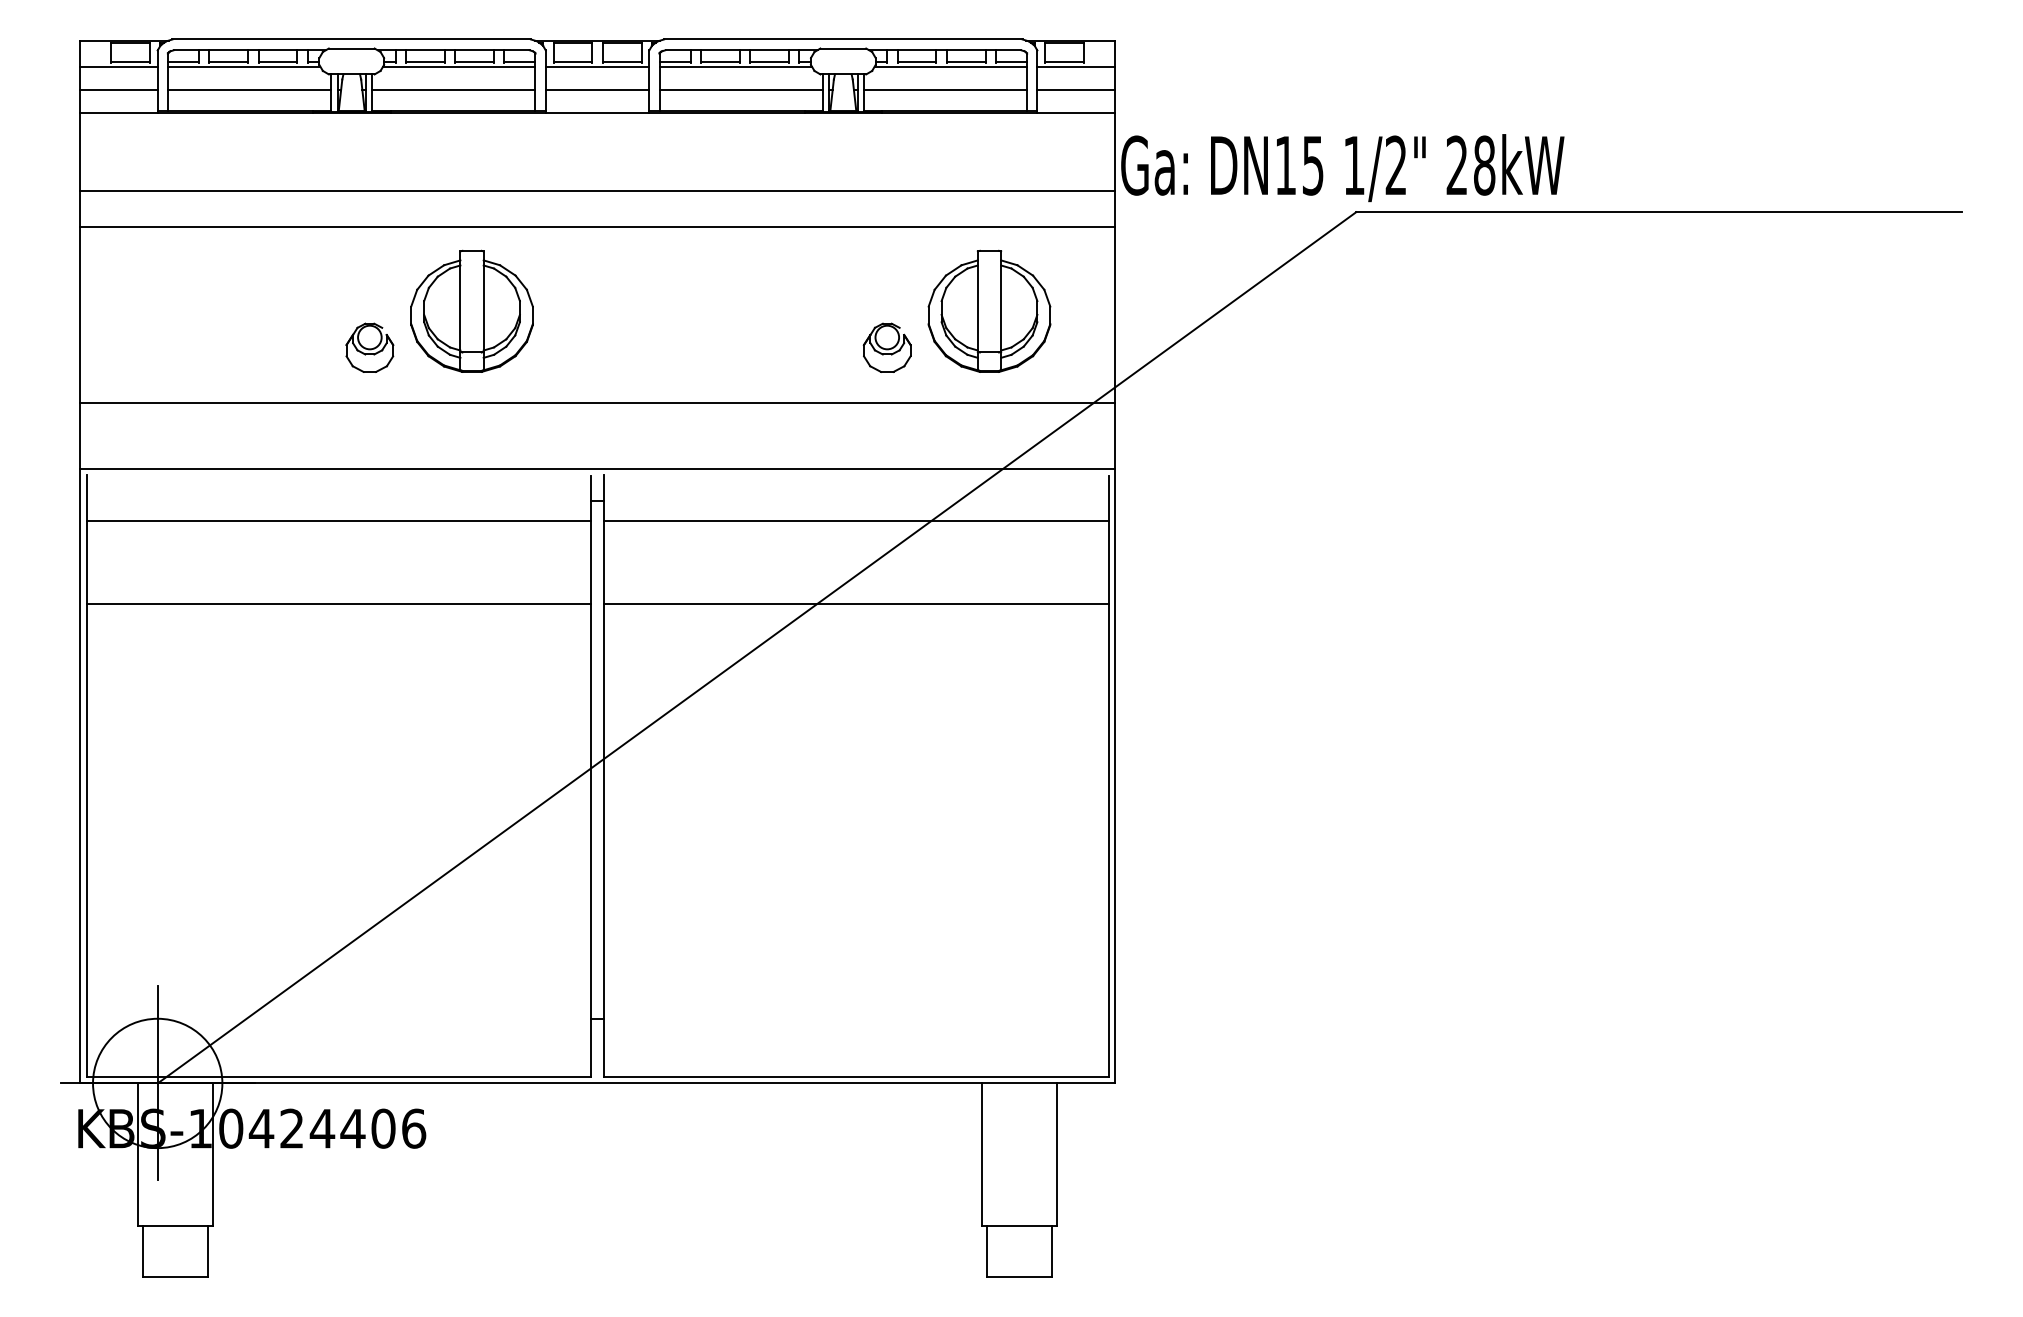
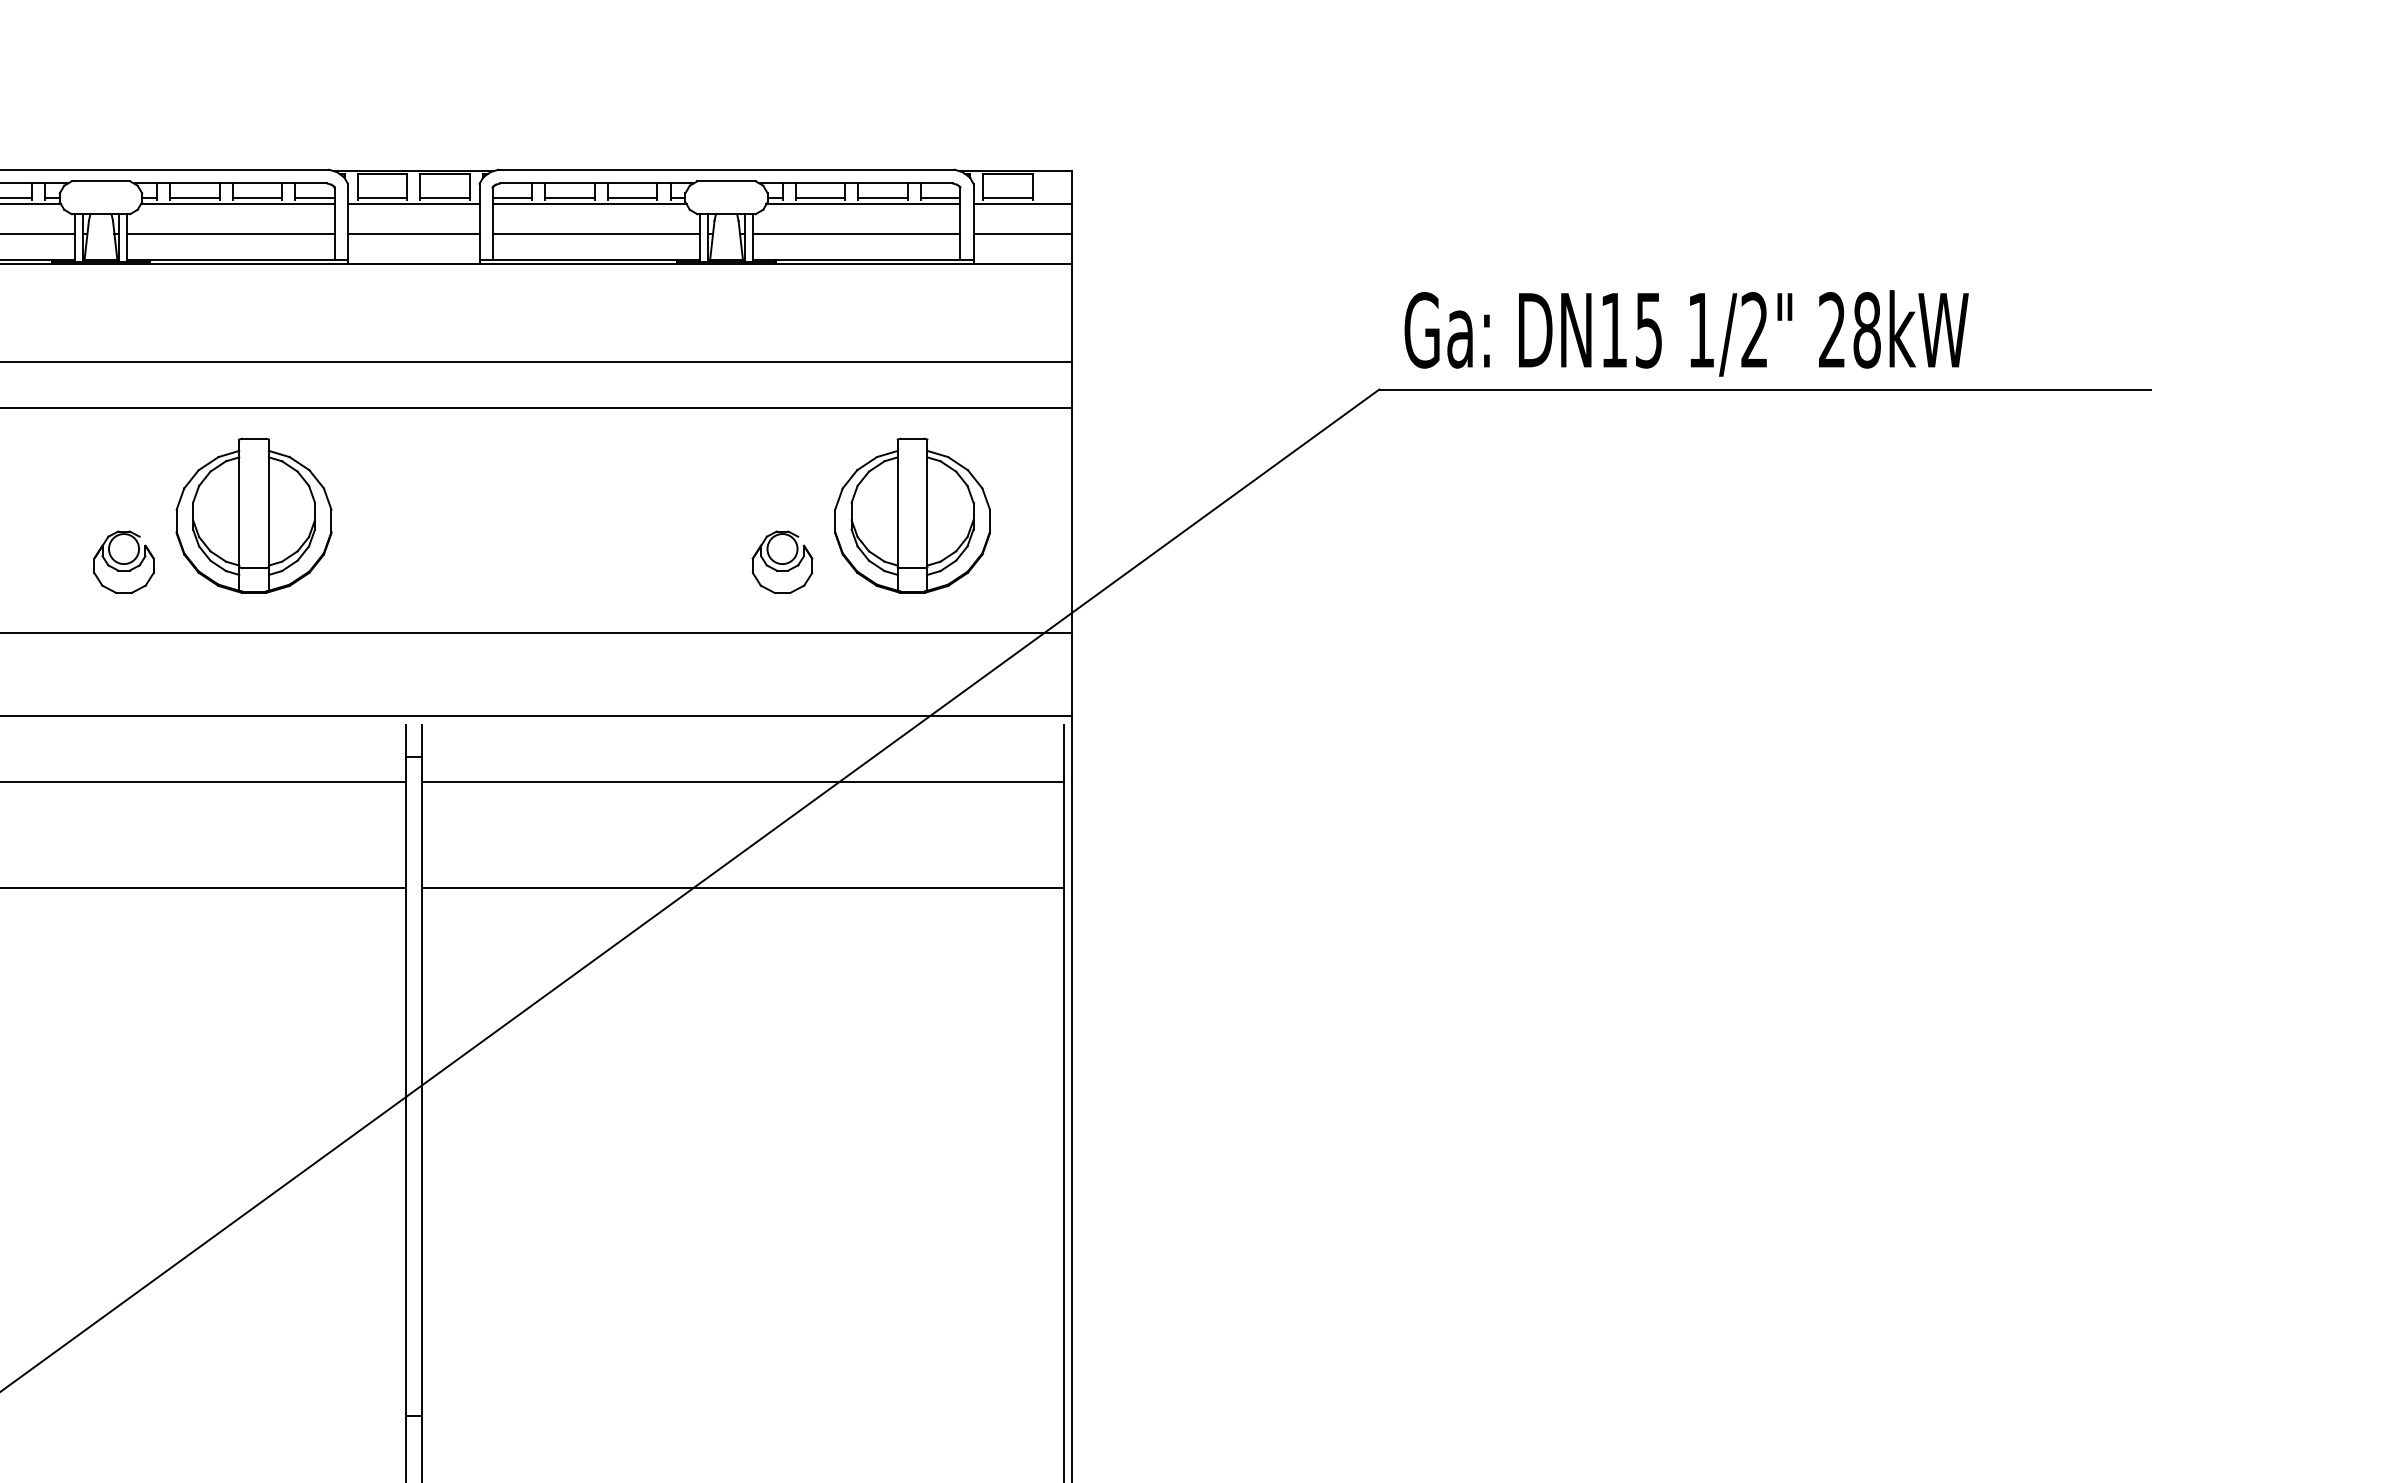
text: (1342, 168) -> (1686, 333), moved

